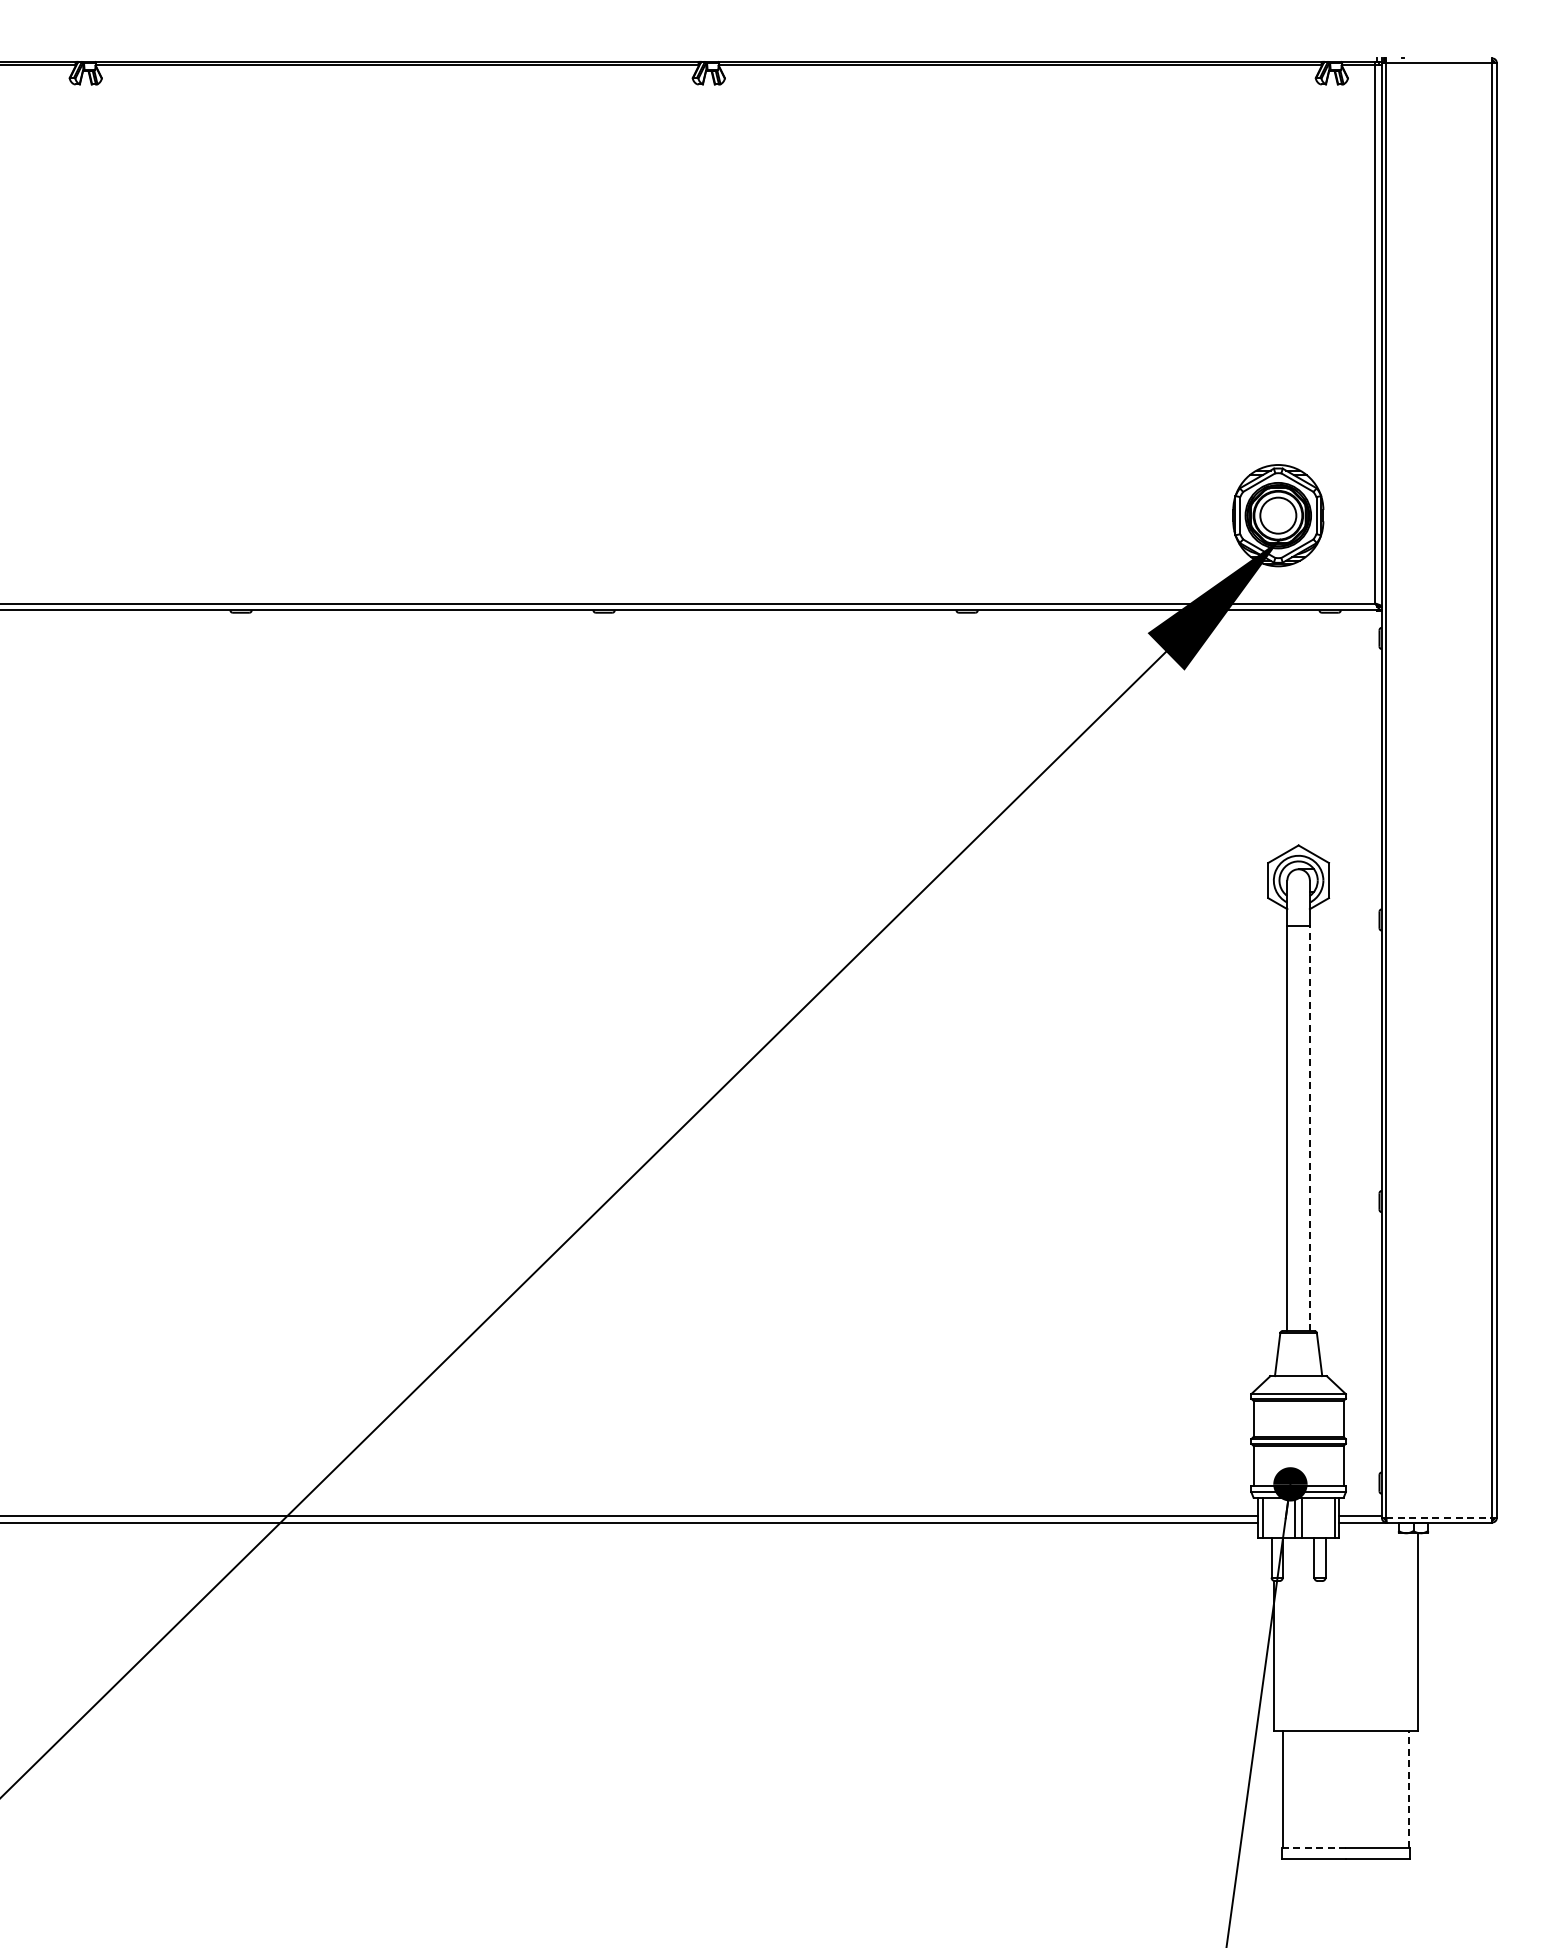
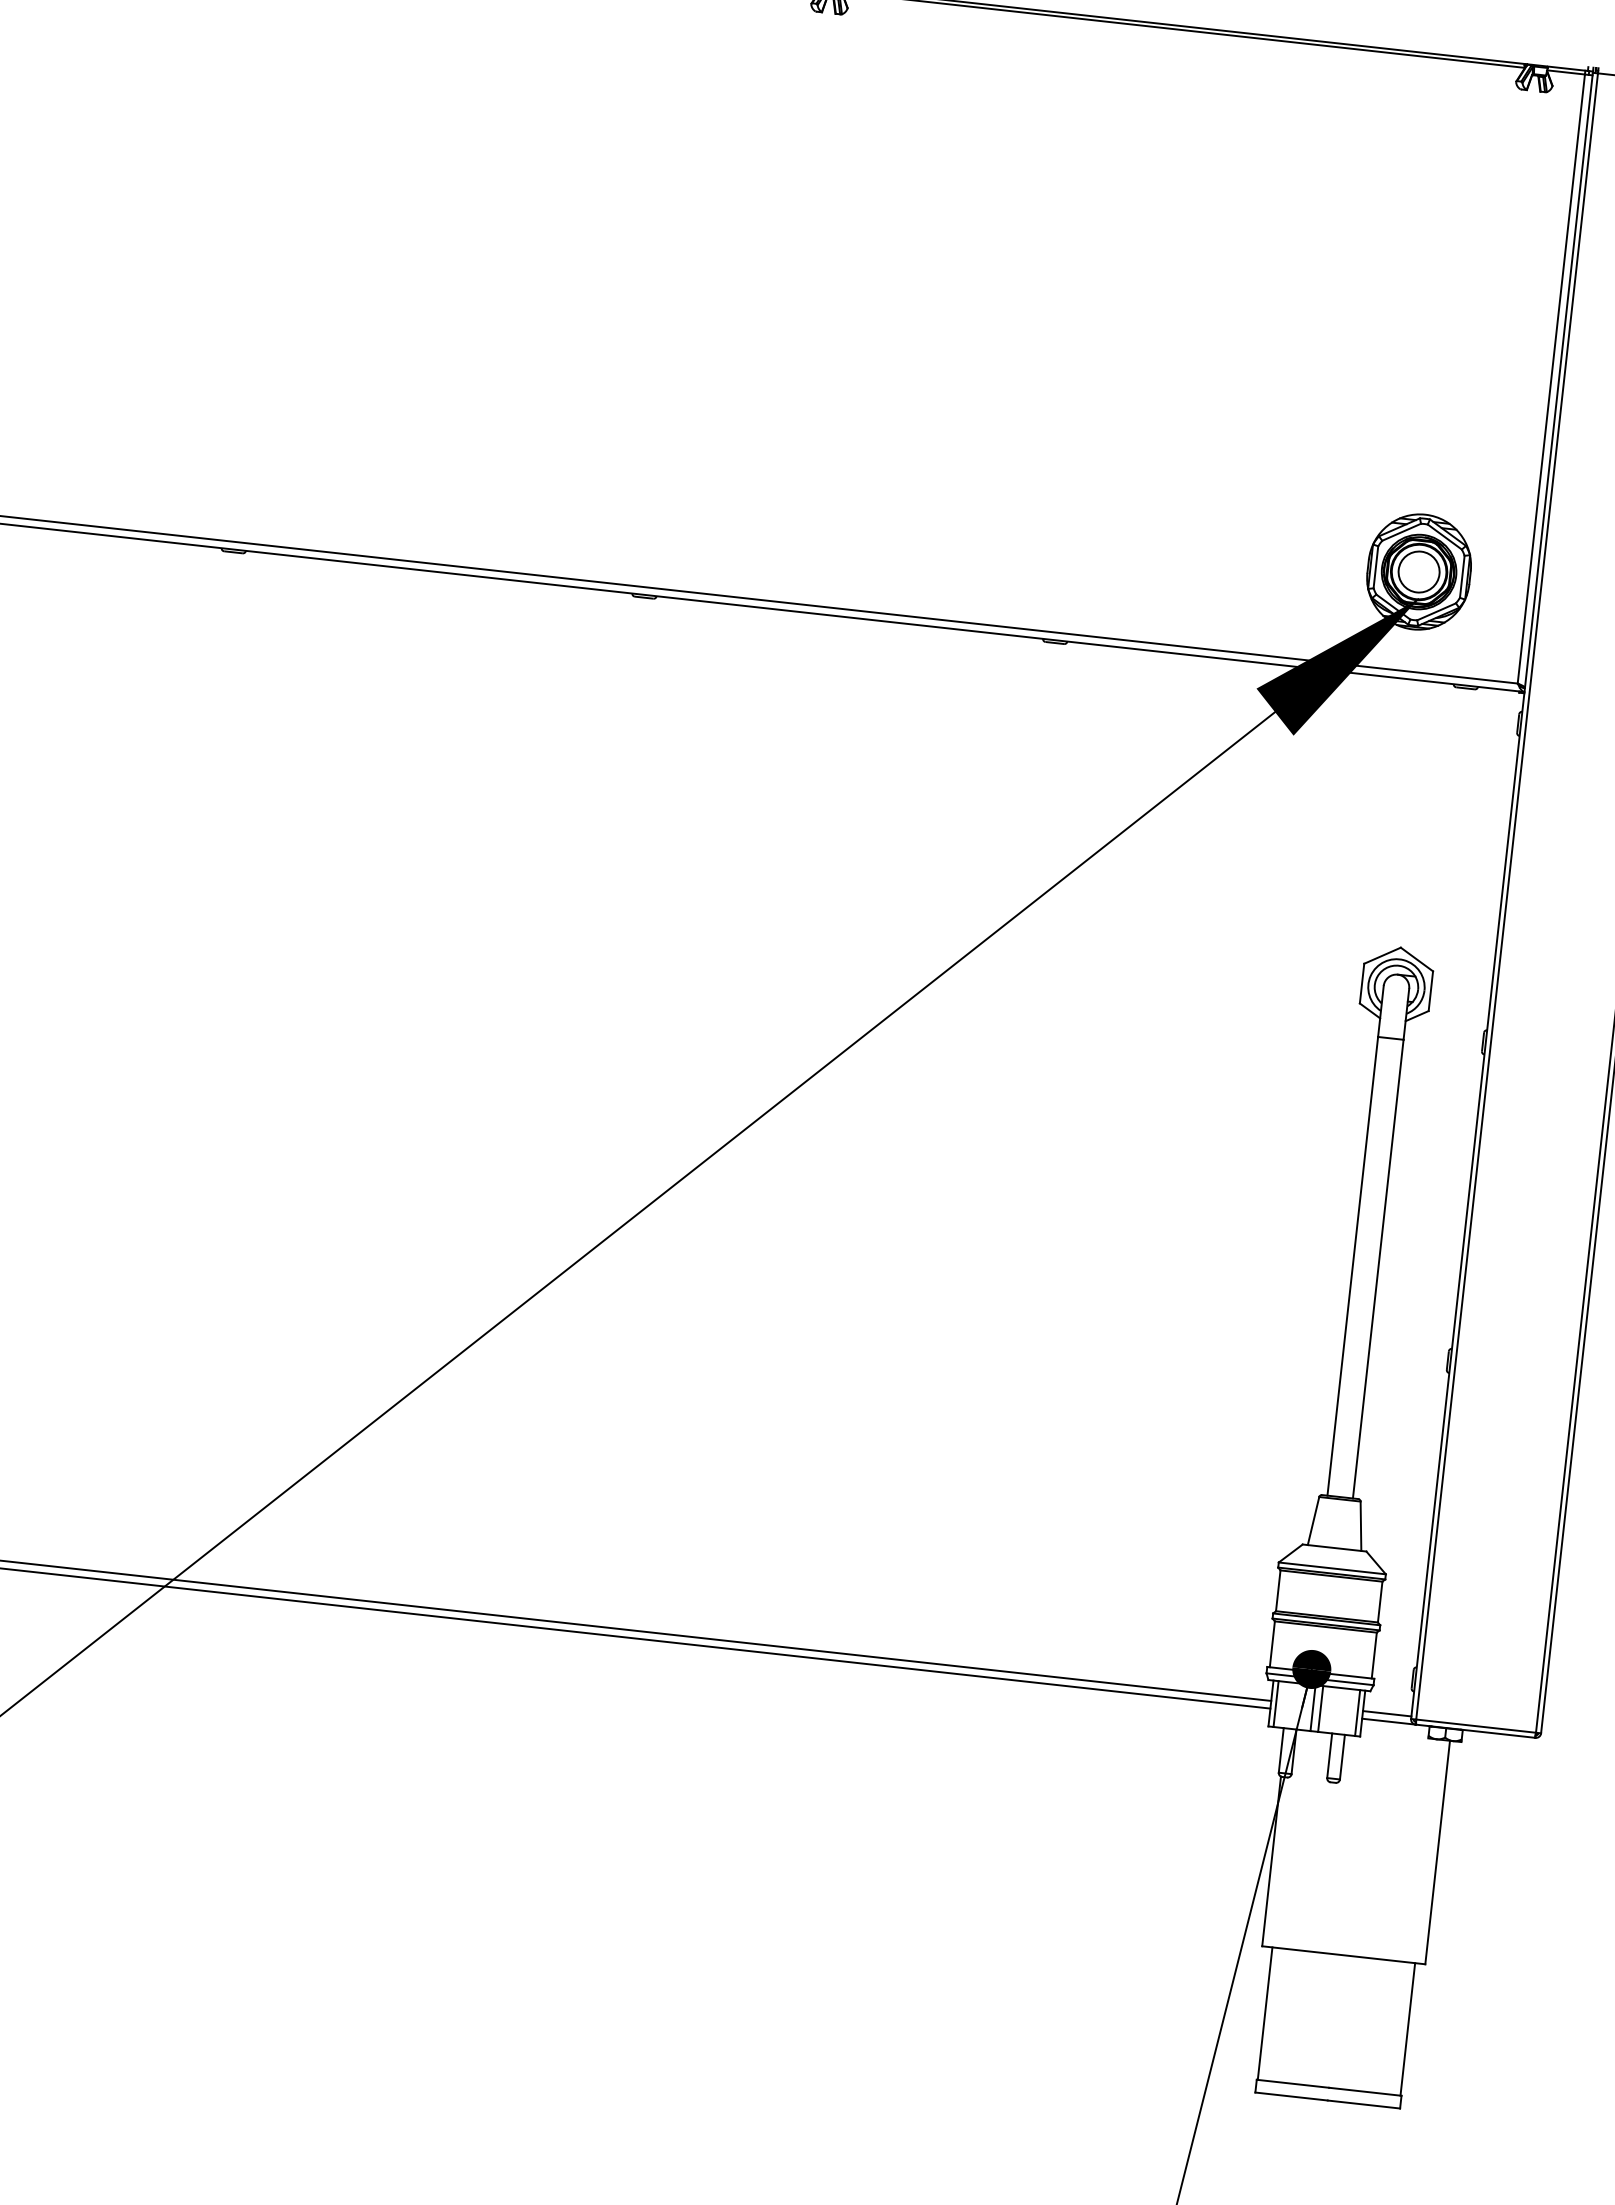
line: (1309, 1128) -> (1377, 1269), dashed -> solid
line: (1439, 1518) -> (1476, 1726), dashed -> solid
line: (1408, 1789) -> (1407, 2029), dashed -> solid
line: (1313, 1847) -> (1292, 2083), dashed -> solid

